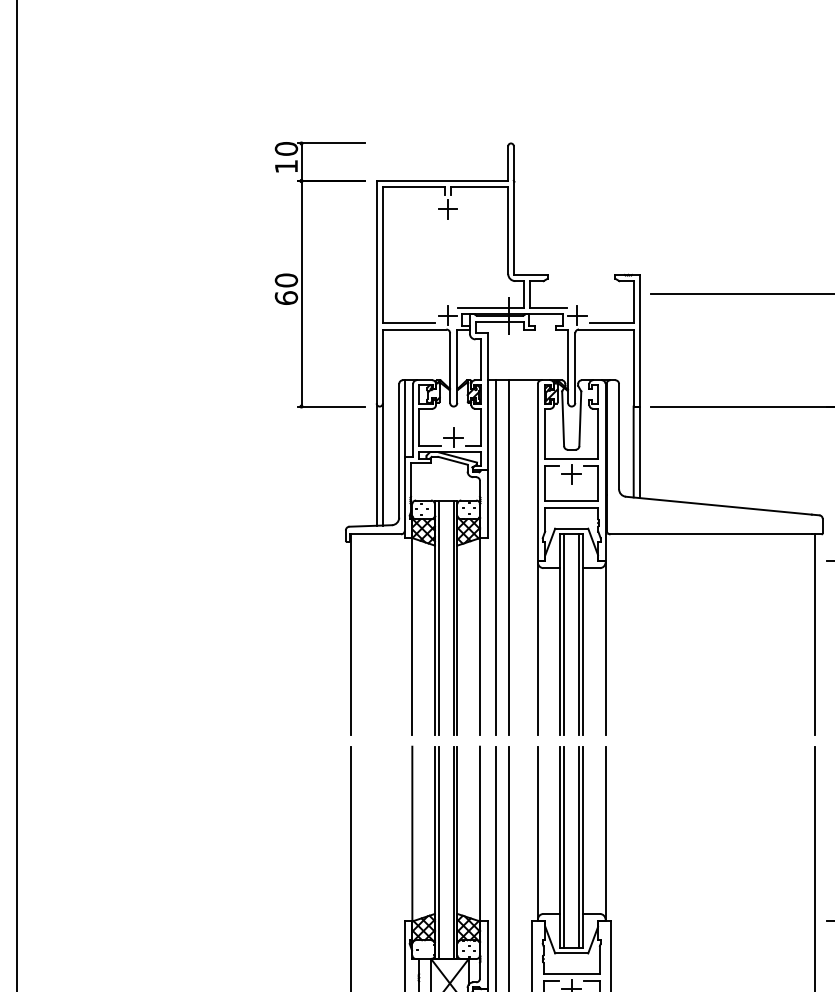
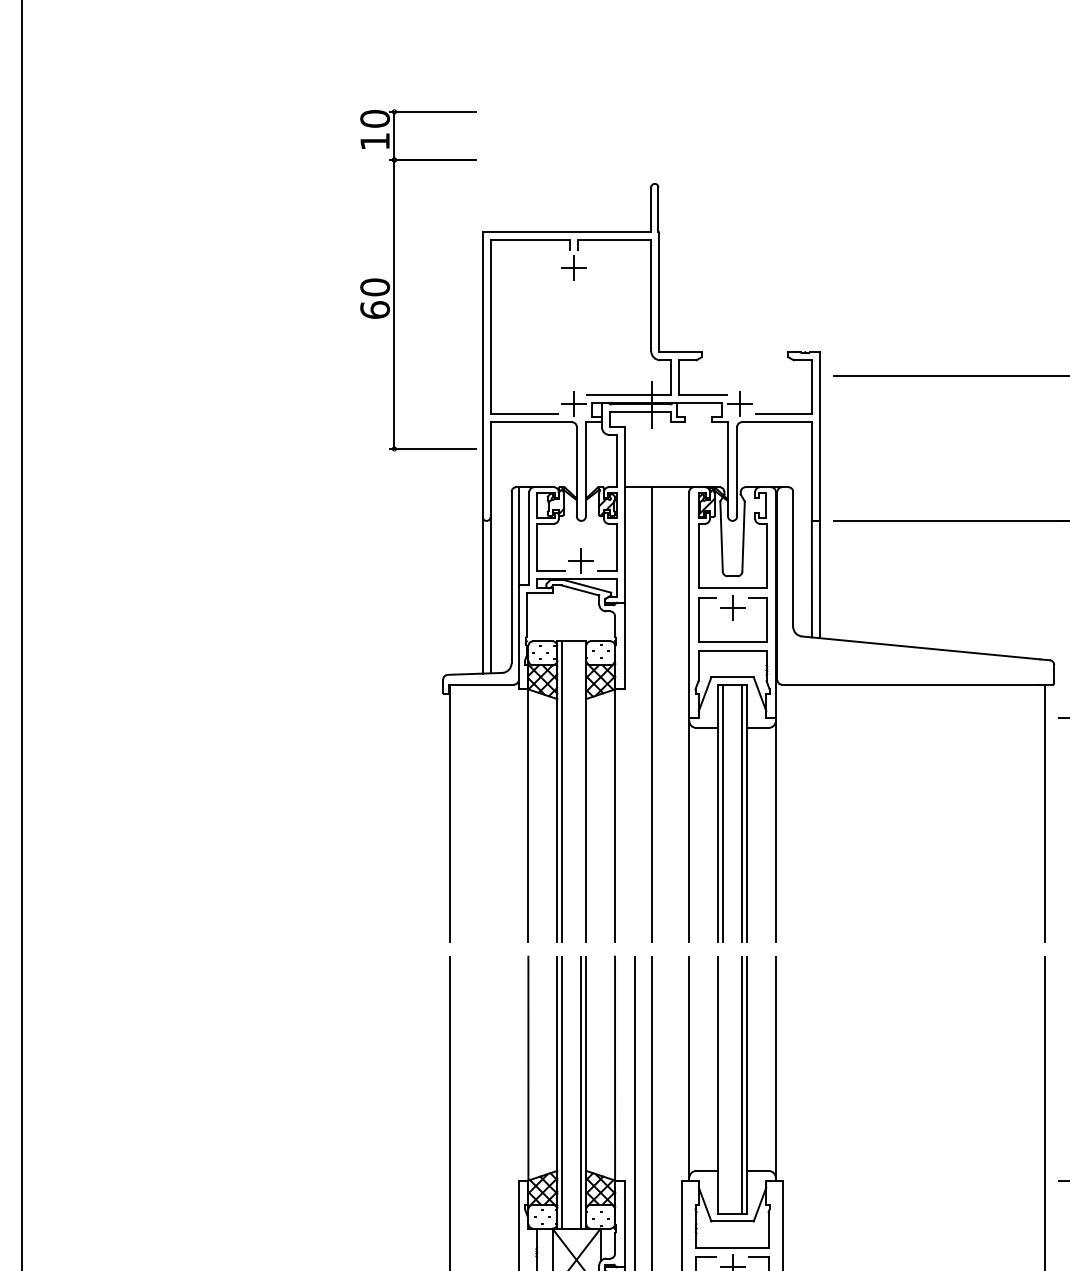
part: (301, 275) -> (394, 280), moved
line: (495, 557) -> (635, 714), removed
line: (453, 617) -> (581, 791), removed
line: (563, 847) -> (722, 1085), removed

